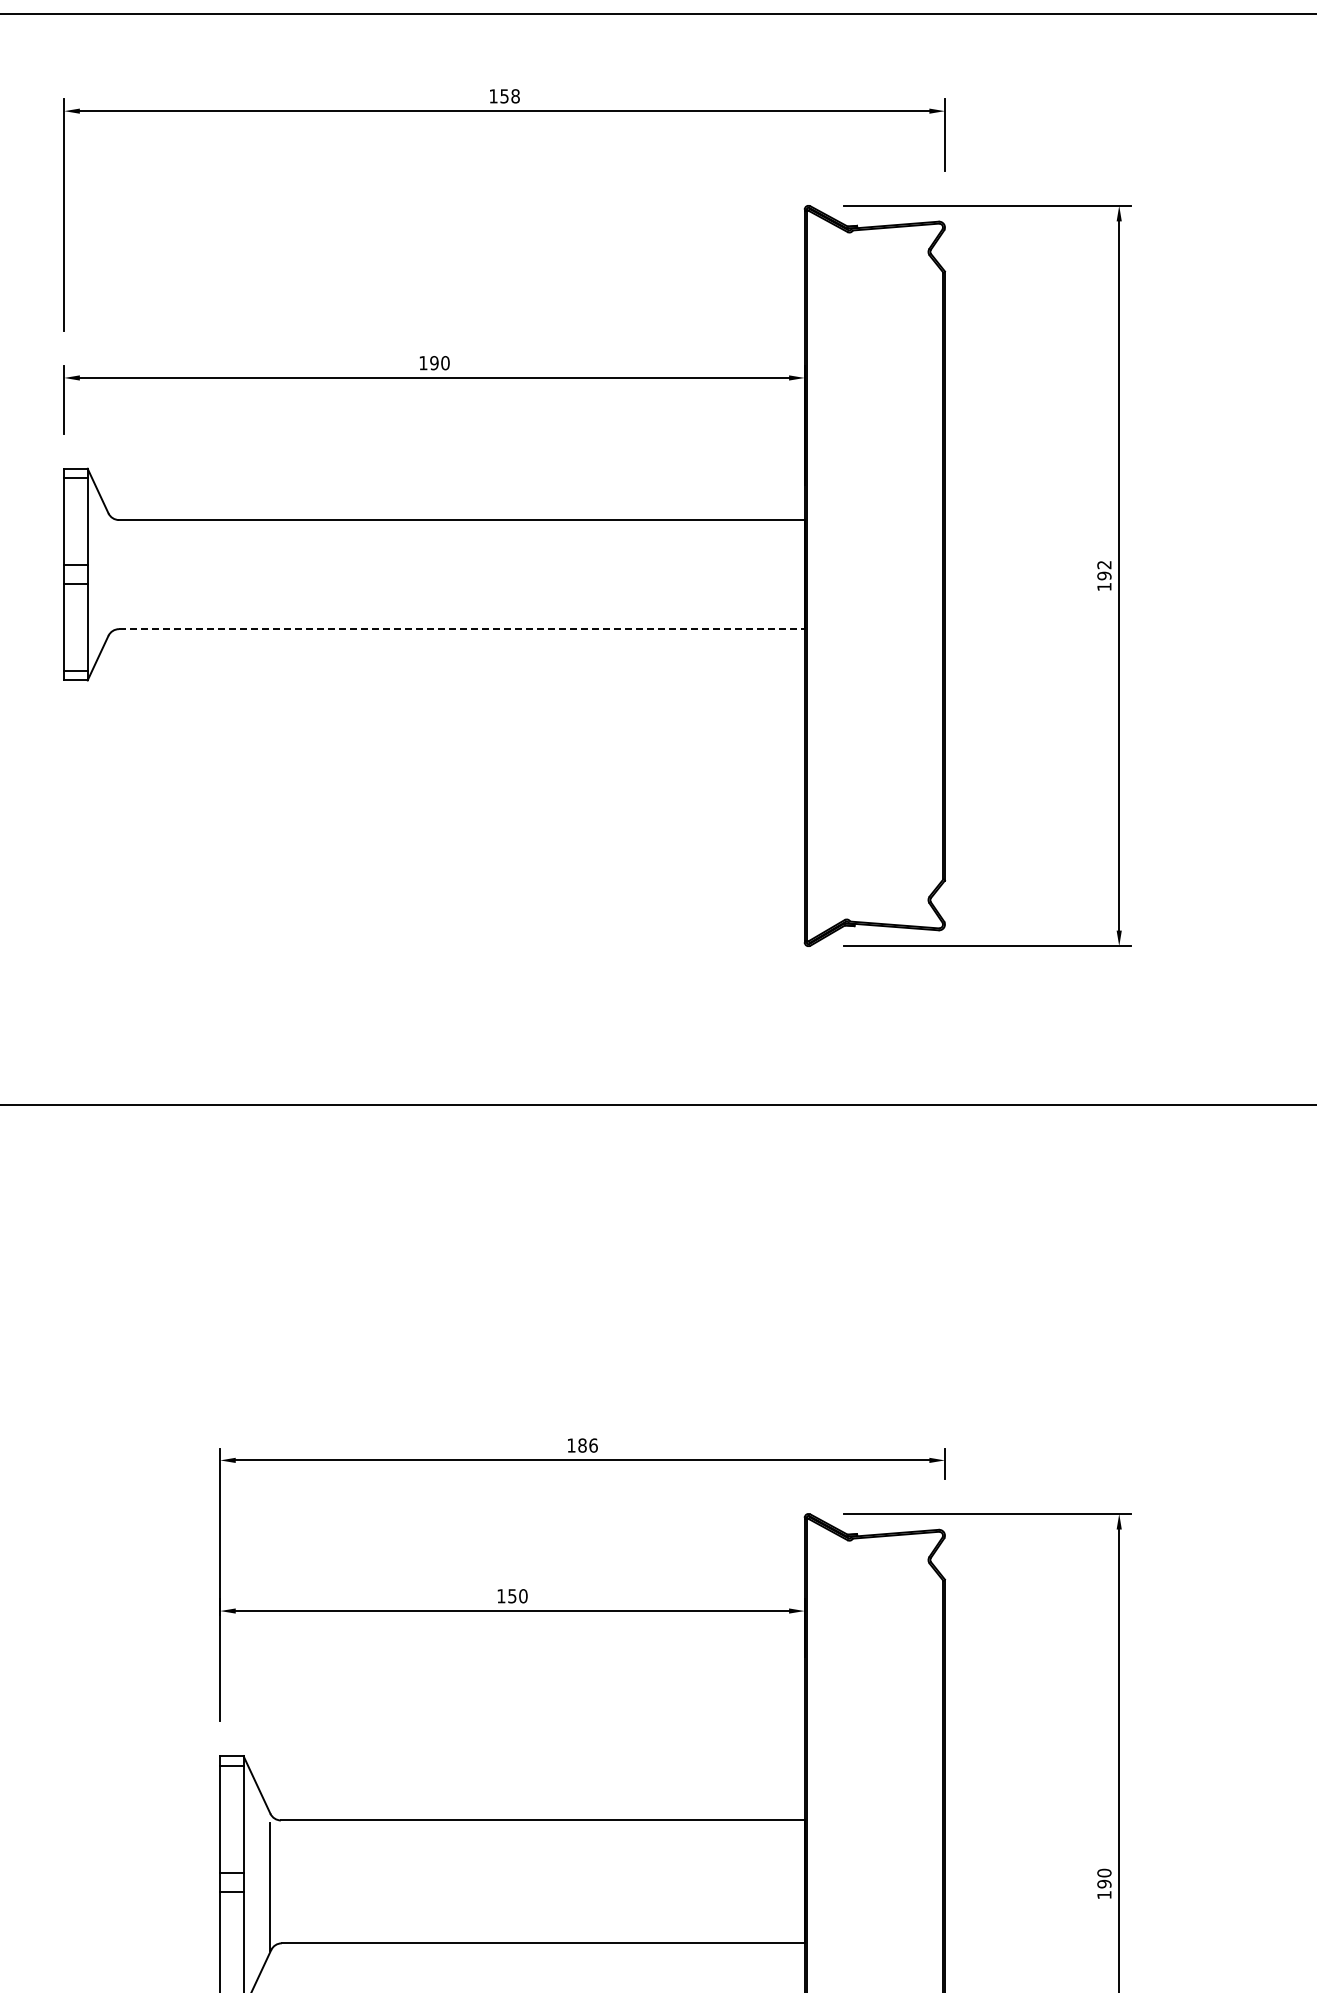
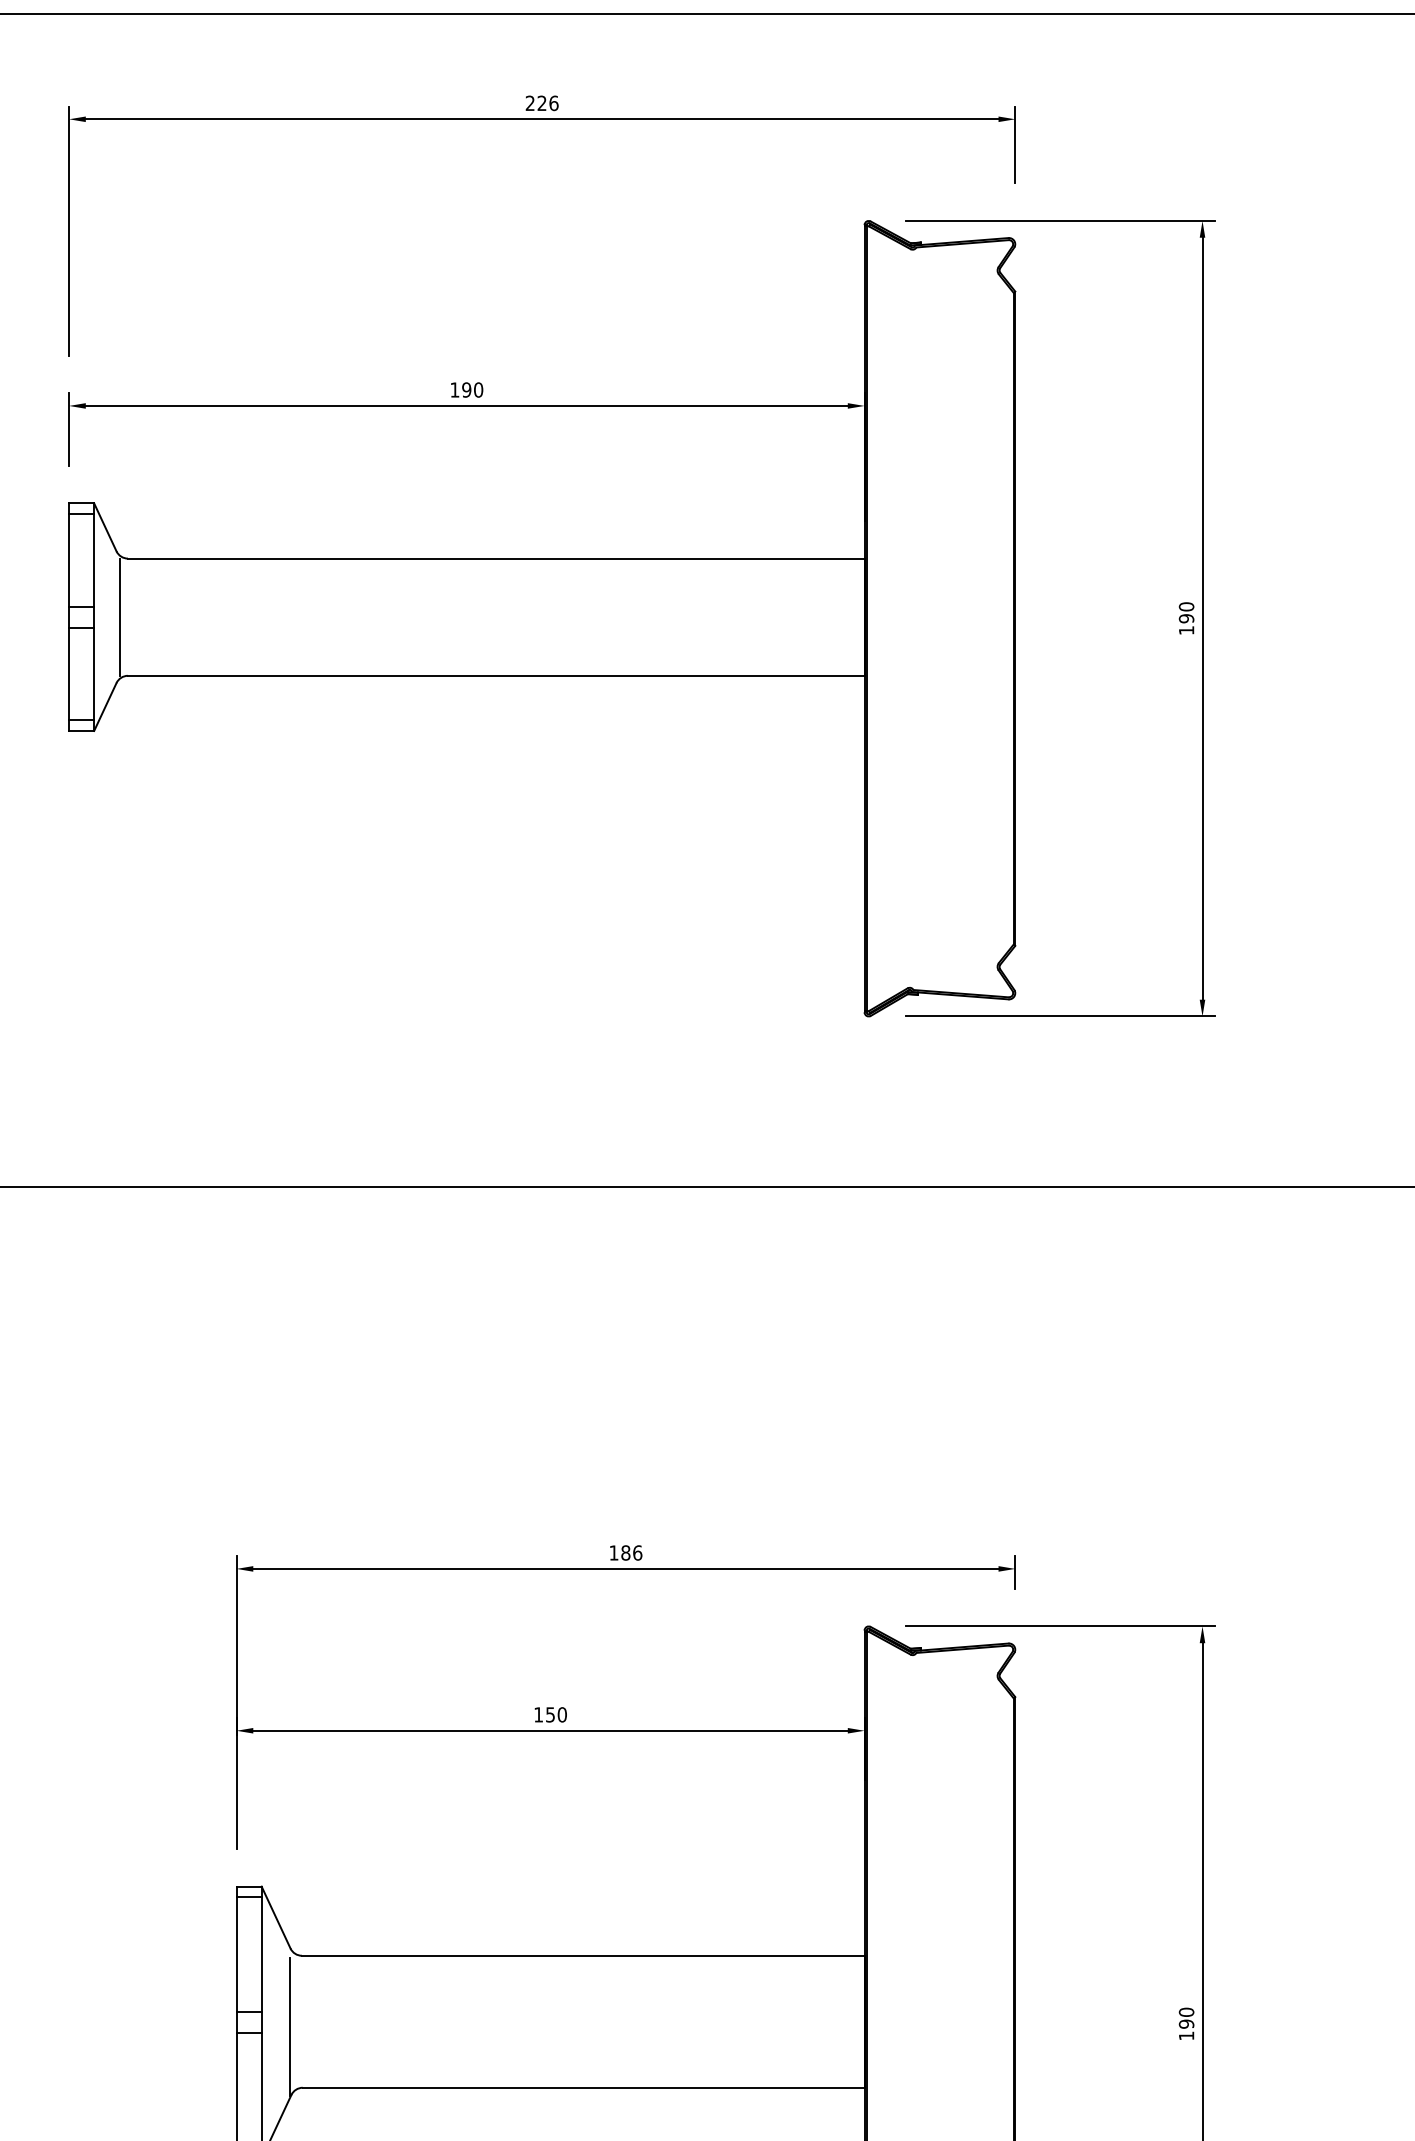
text: (504, 96) -> (542, 103), 158 -> 226
text: (1104, 564) -> (1186, 606), 192 -> 190
line: (111, 574) -> (119, 617), added
line: (461, 629) -> (495, 676), dashed -> solid

